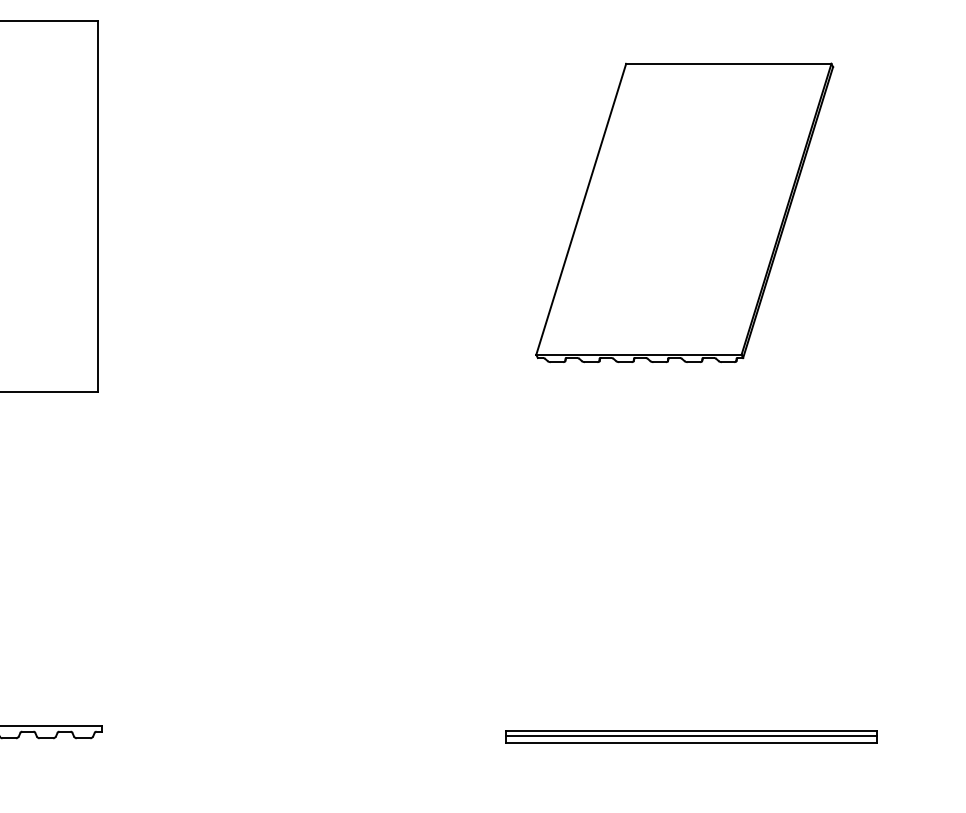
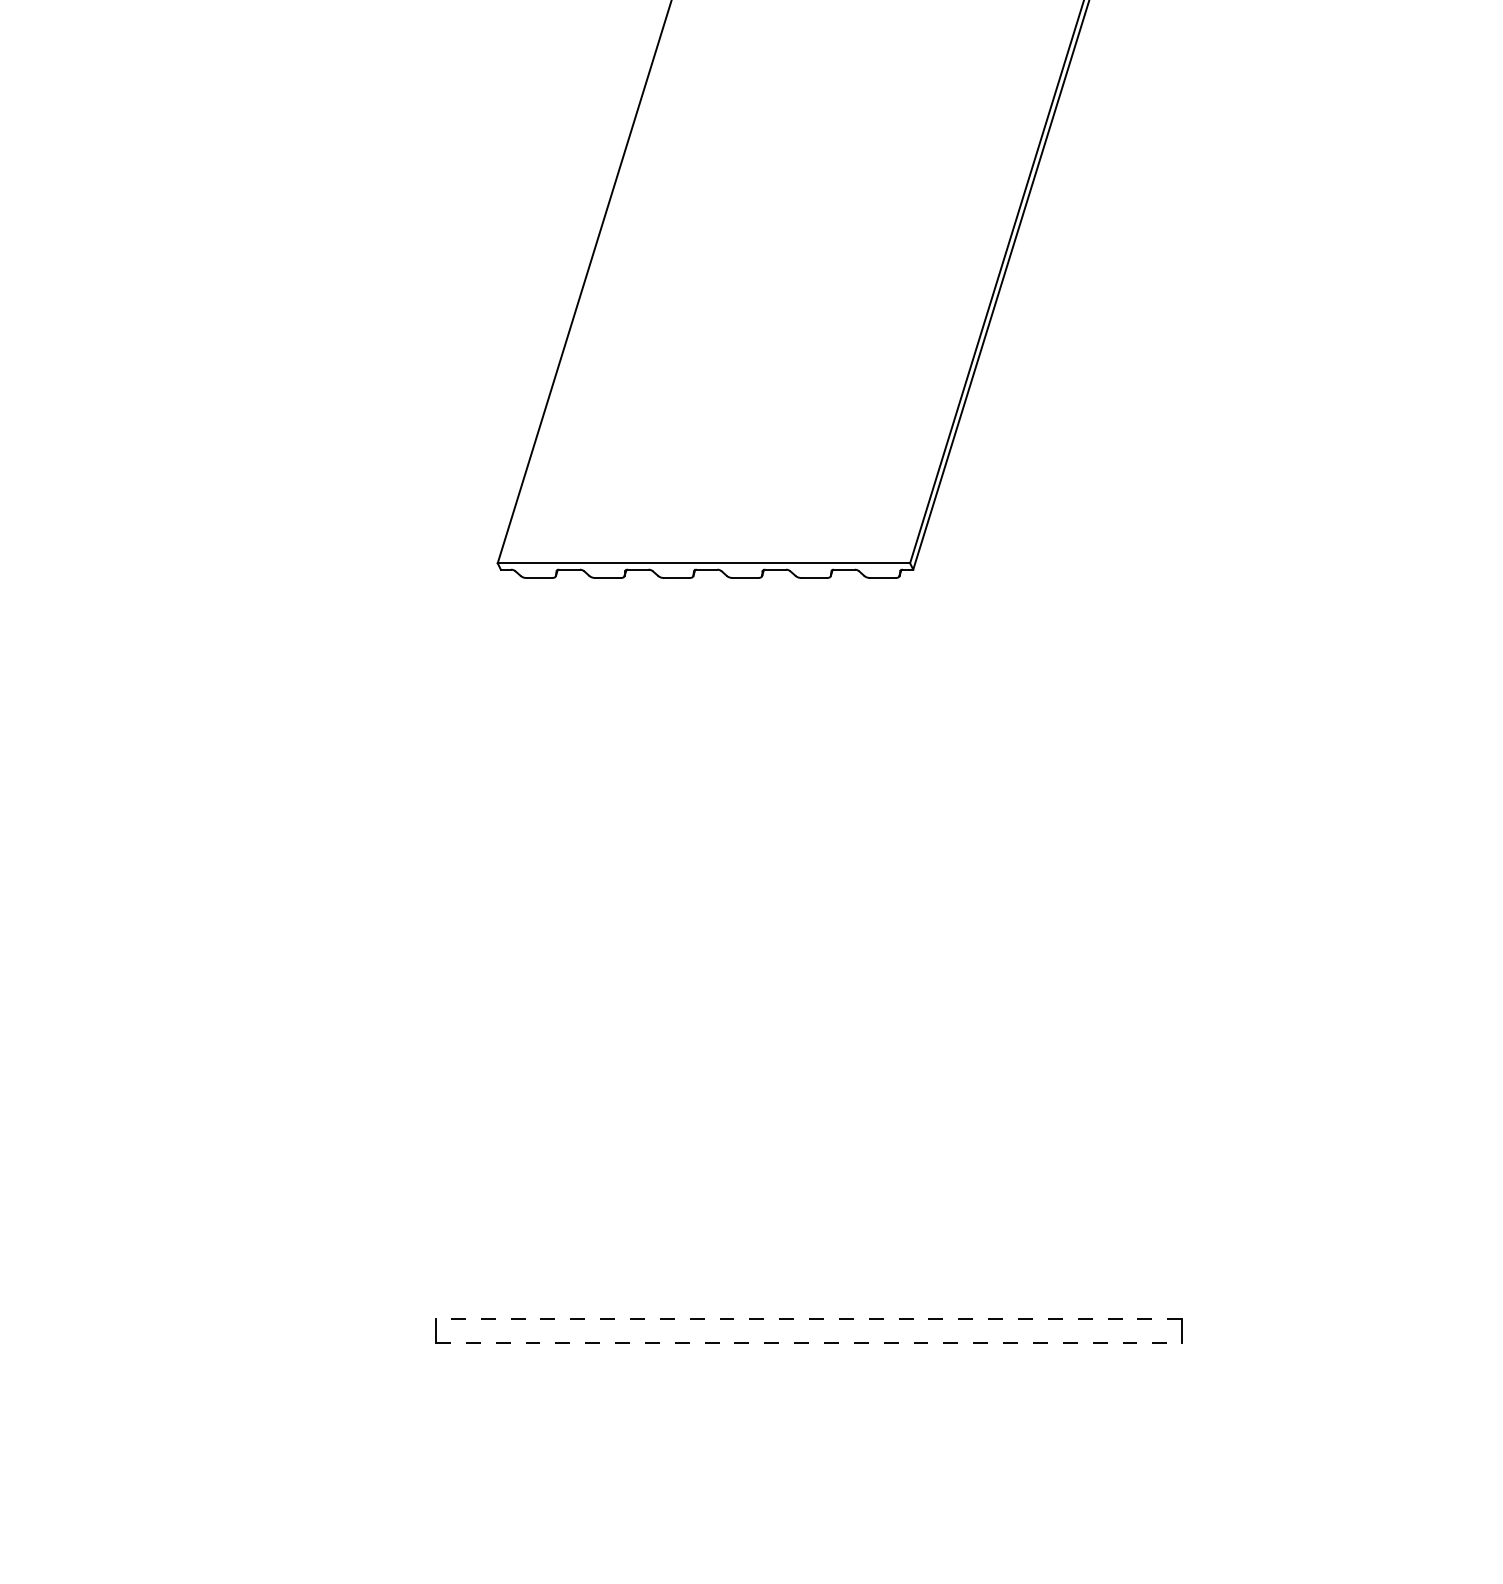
line: (691, 730) -> (809, 1317), solid -> dashed
line: (691, 736) -> (809, 1330), removed
line: (691, 742) -> (809, 1342), solid -> dashed

